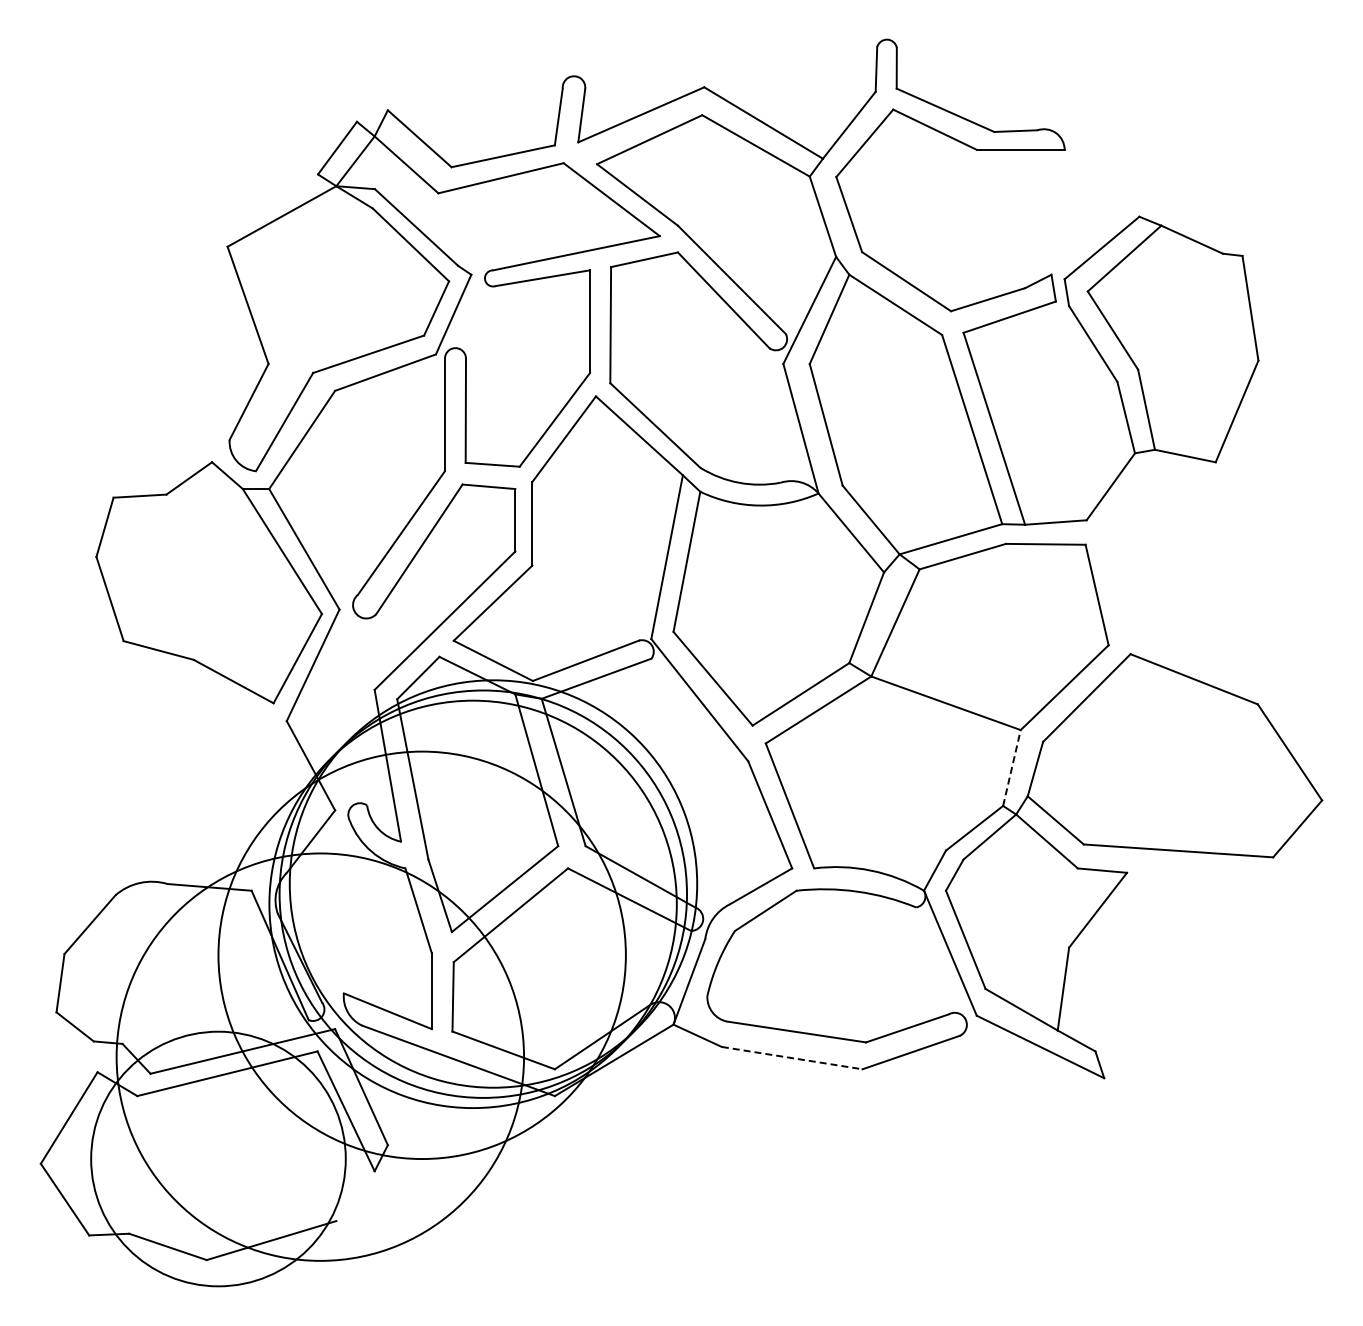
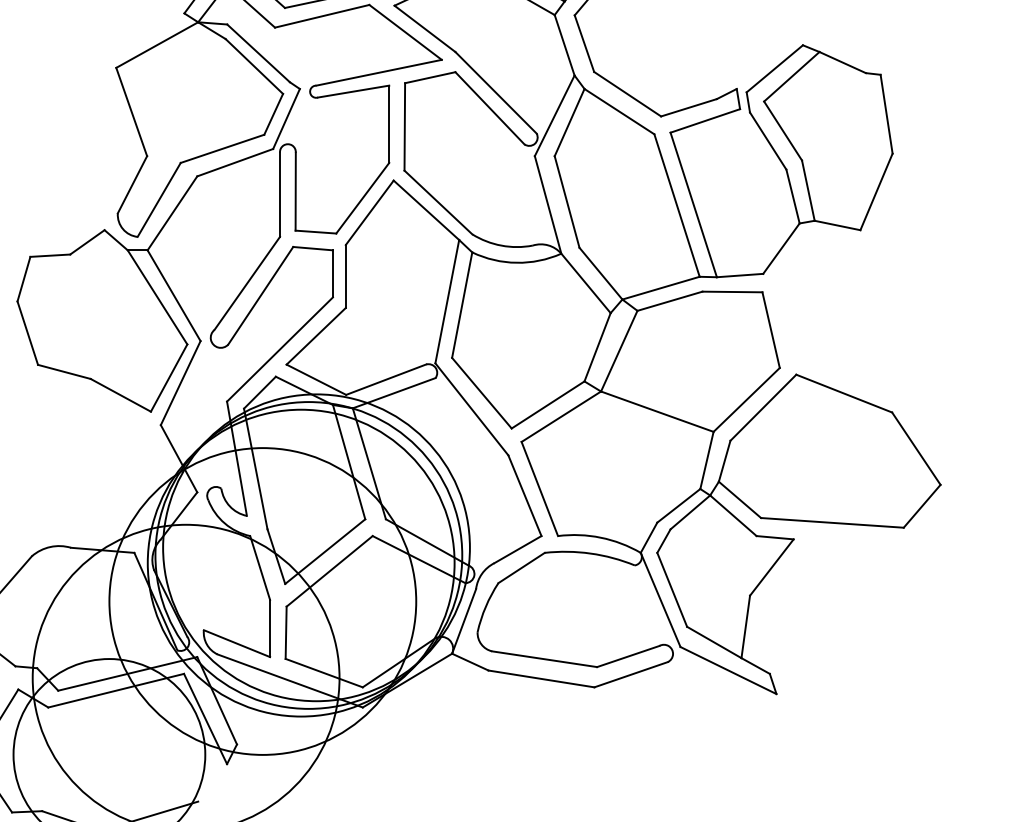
line: (1011, 768) -> (706, 460), dashed -> solid
line: (792, 1058) -> (541, 679), dashed -> solid

